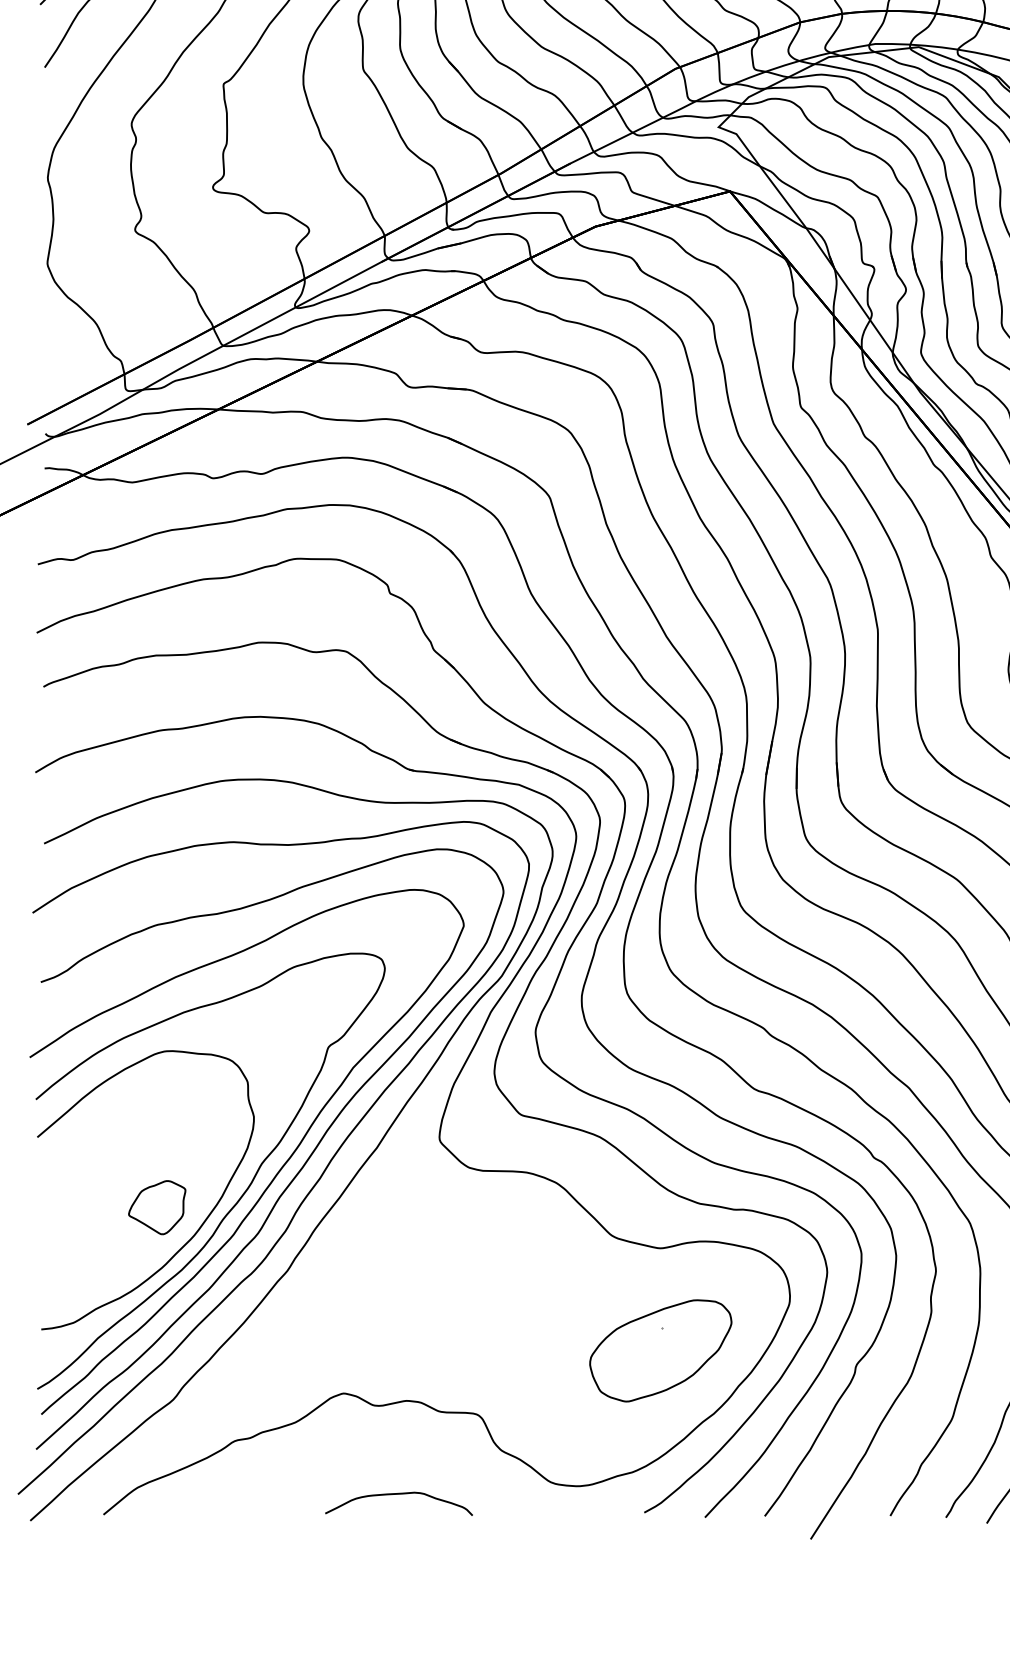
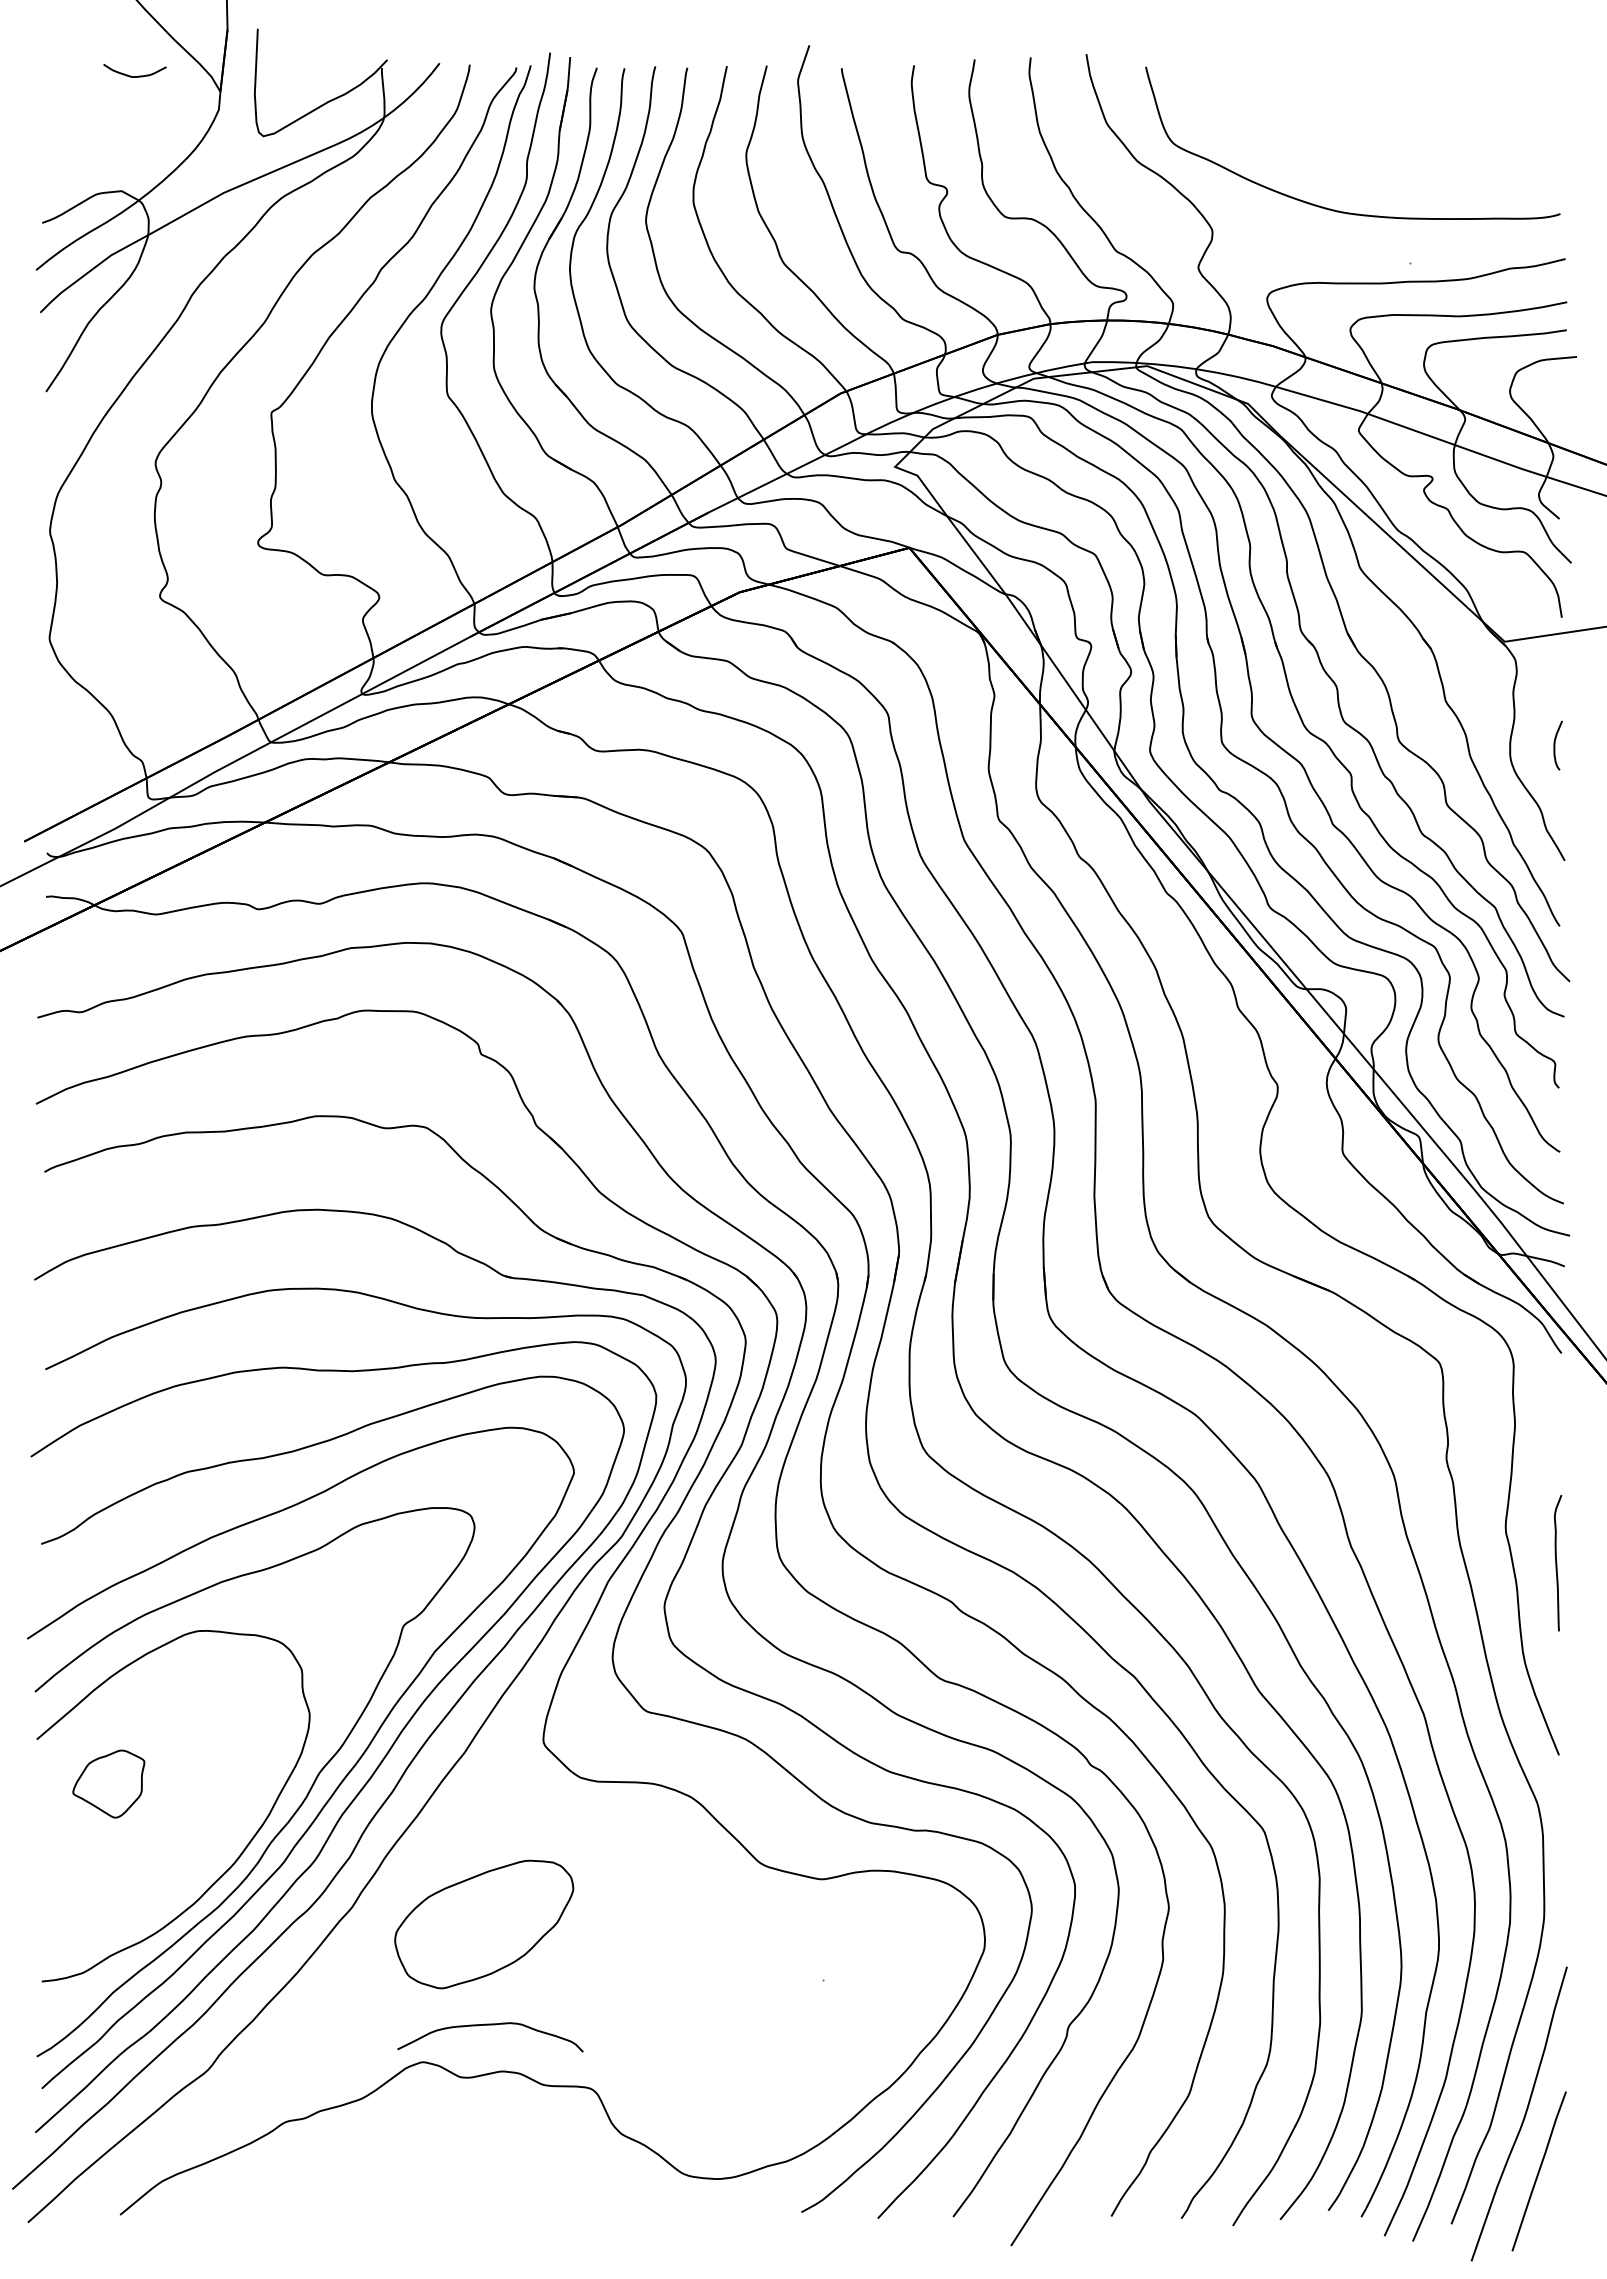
part: (156, 1207) -> (108, 1783), moved
part: (661, 1350) -> (484, 1924), moved
curve: (399, 1494) -> (490, 2025), moved

